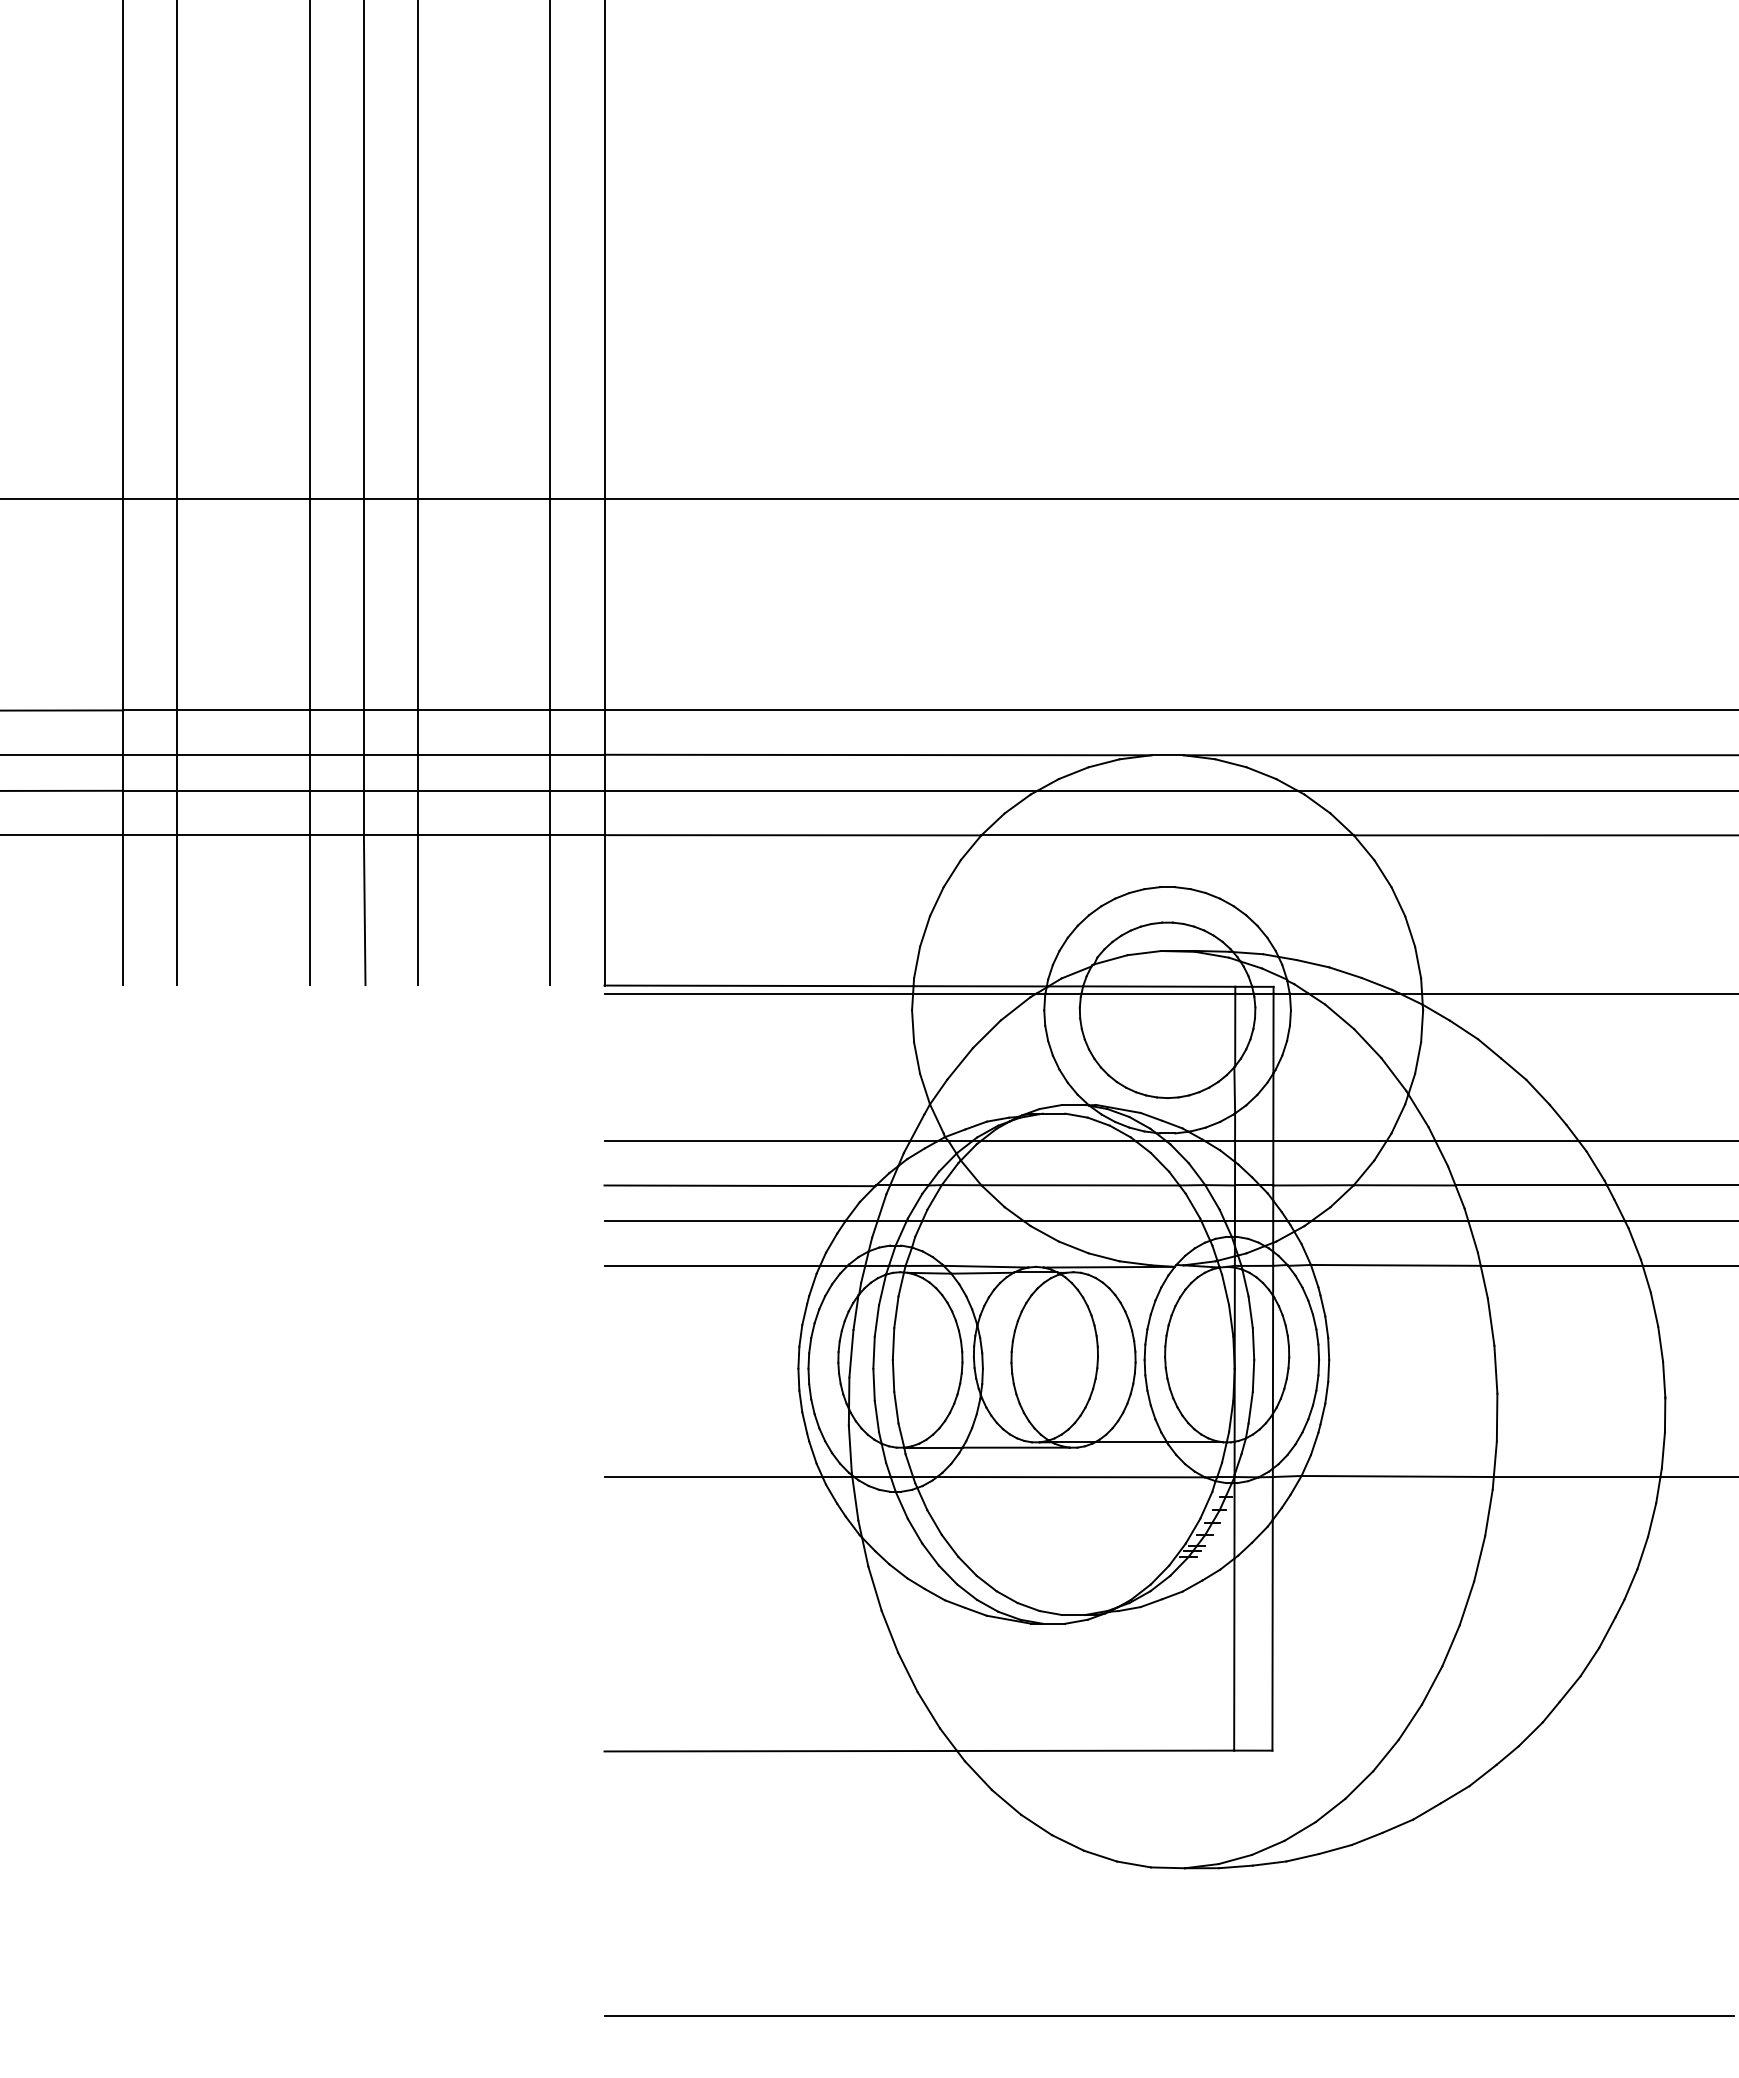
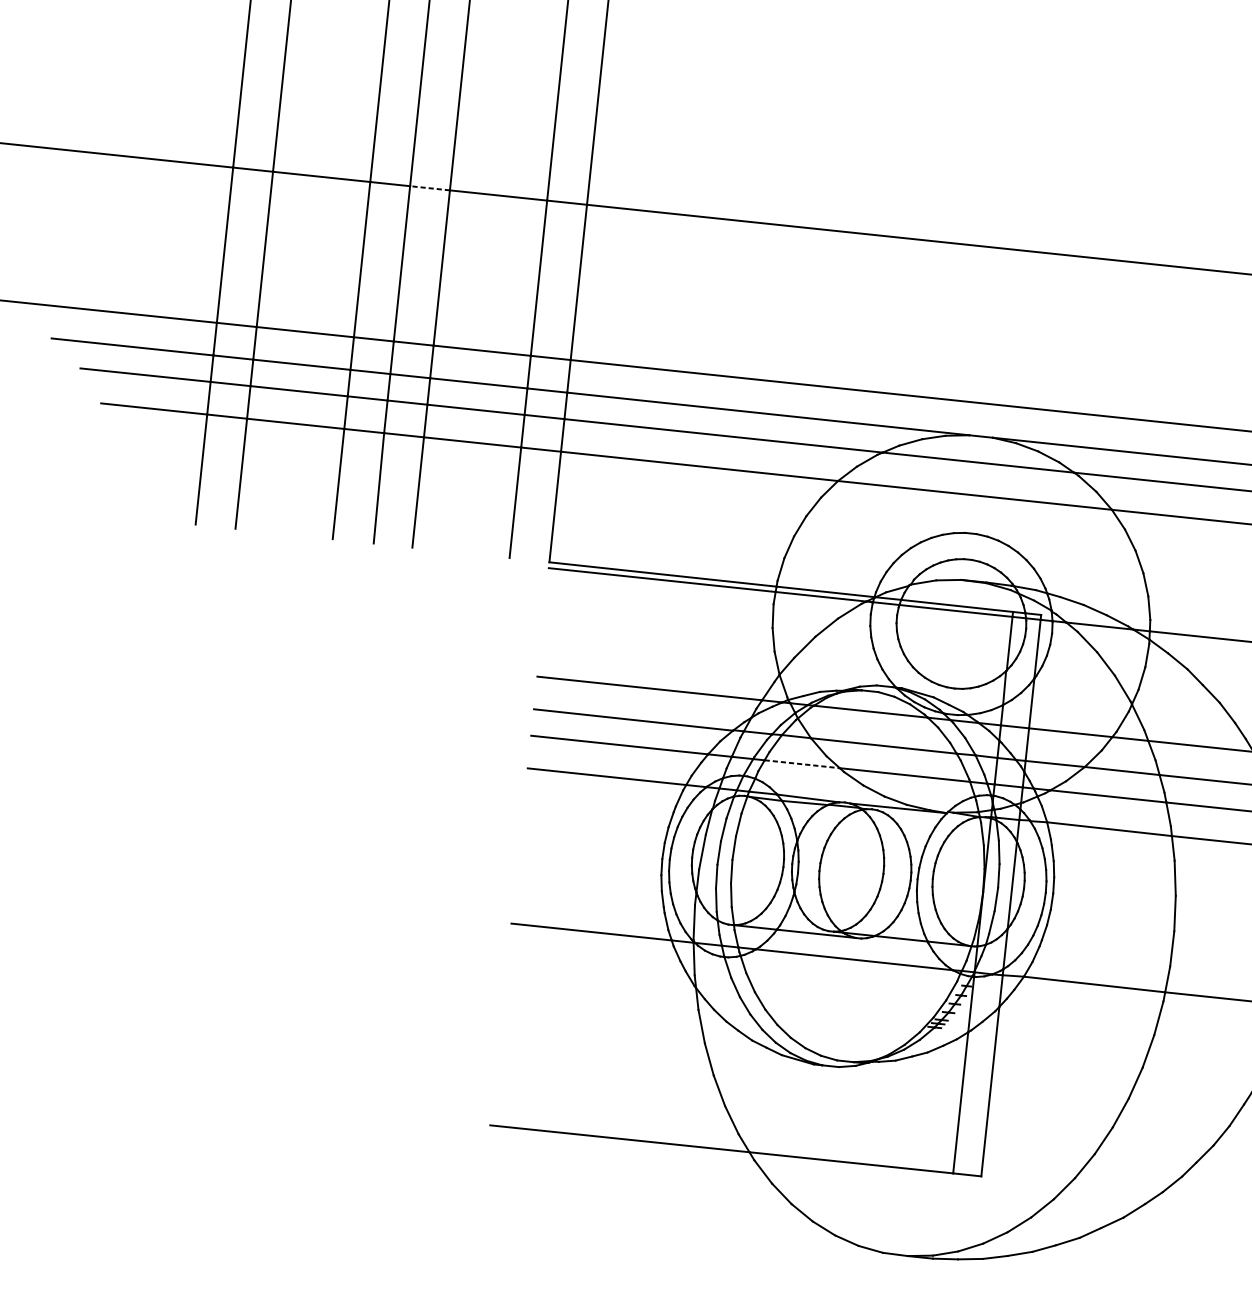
line: (390, 499) -> (429, 188), solid -> dashed
line: (973, 1221) -> (802, 764), solid -> dashed

